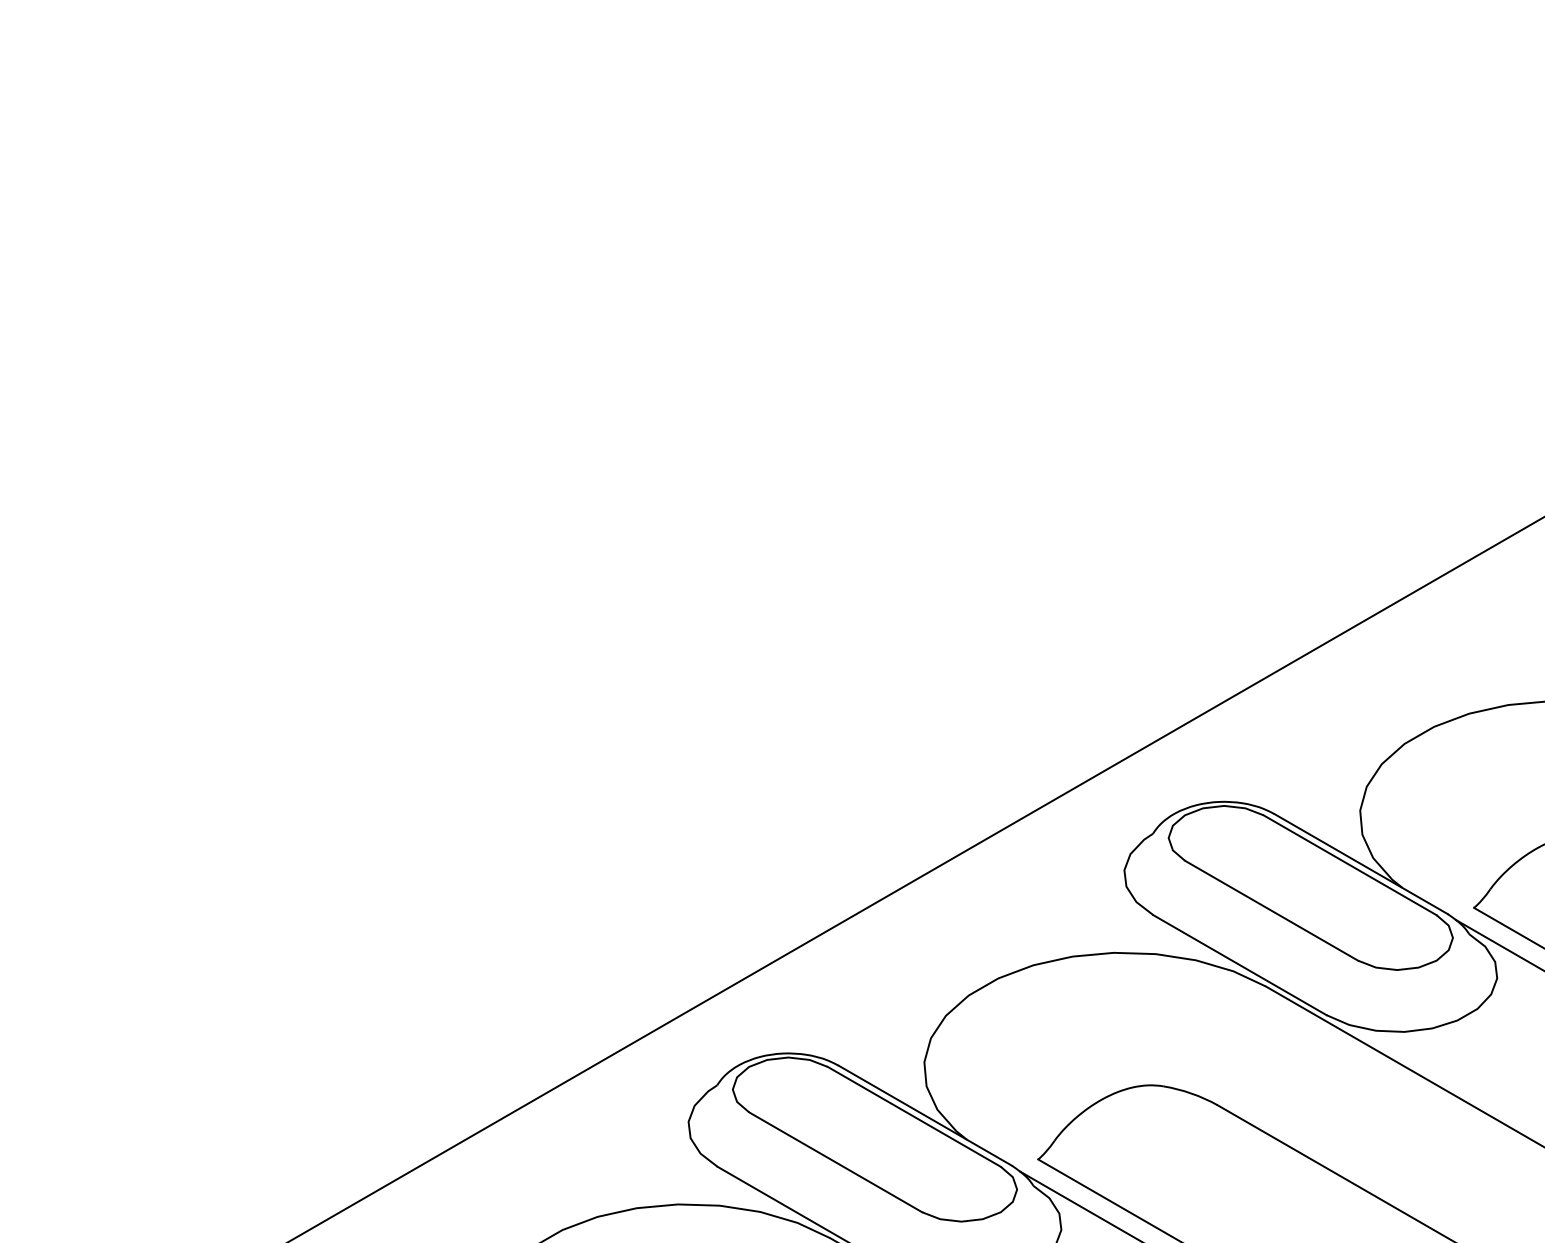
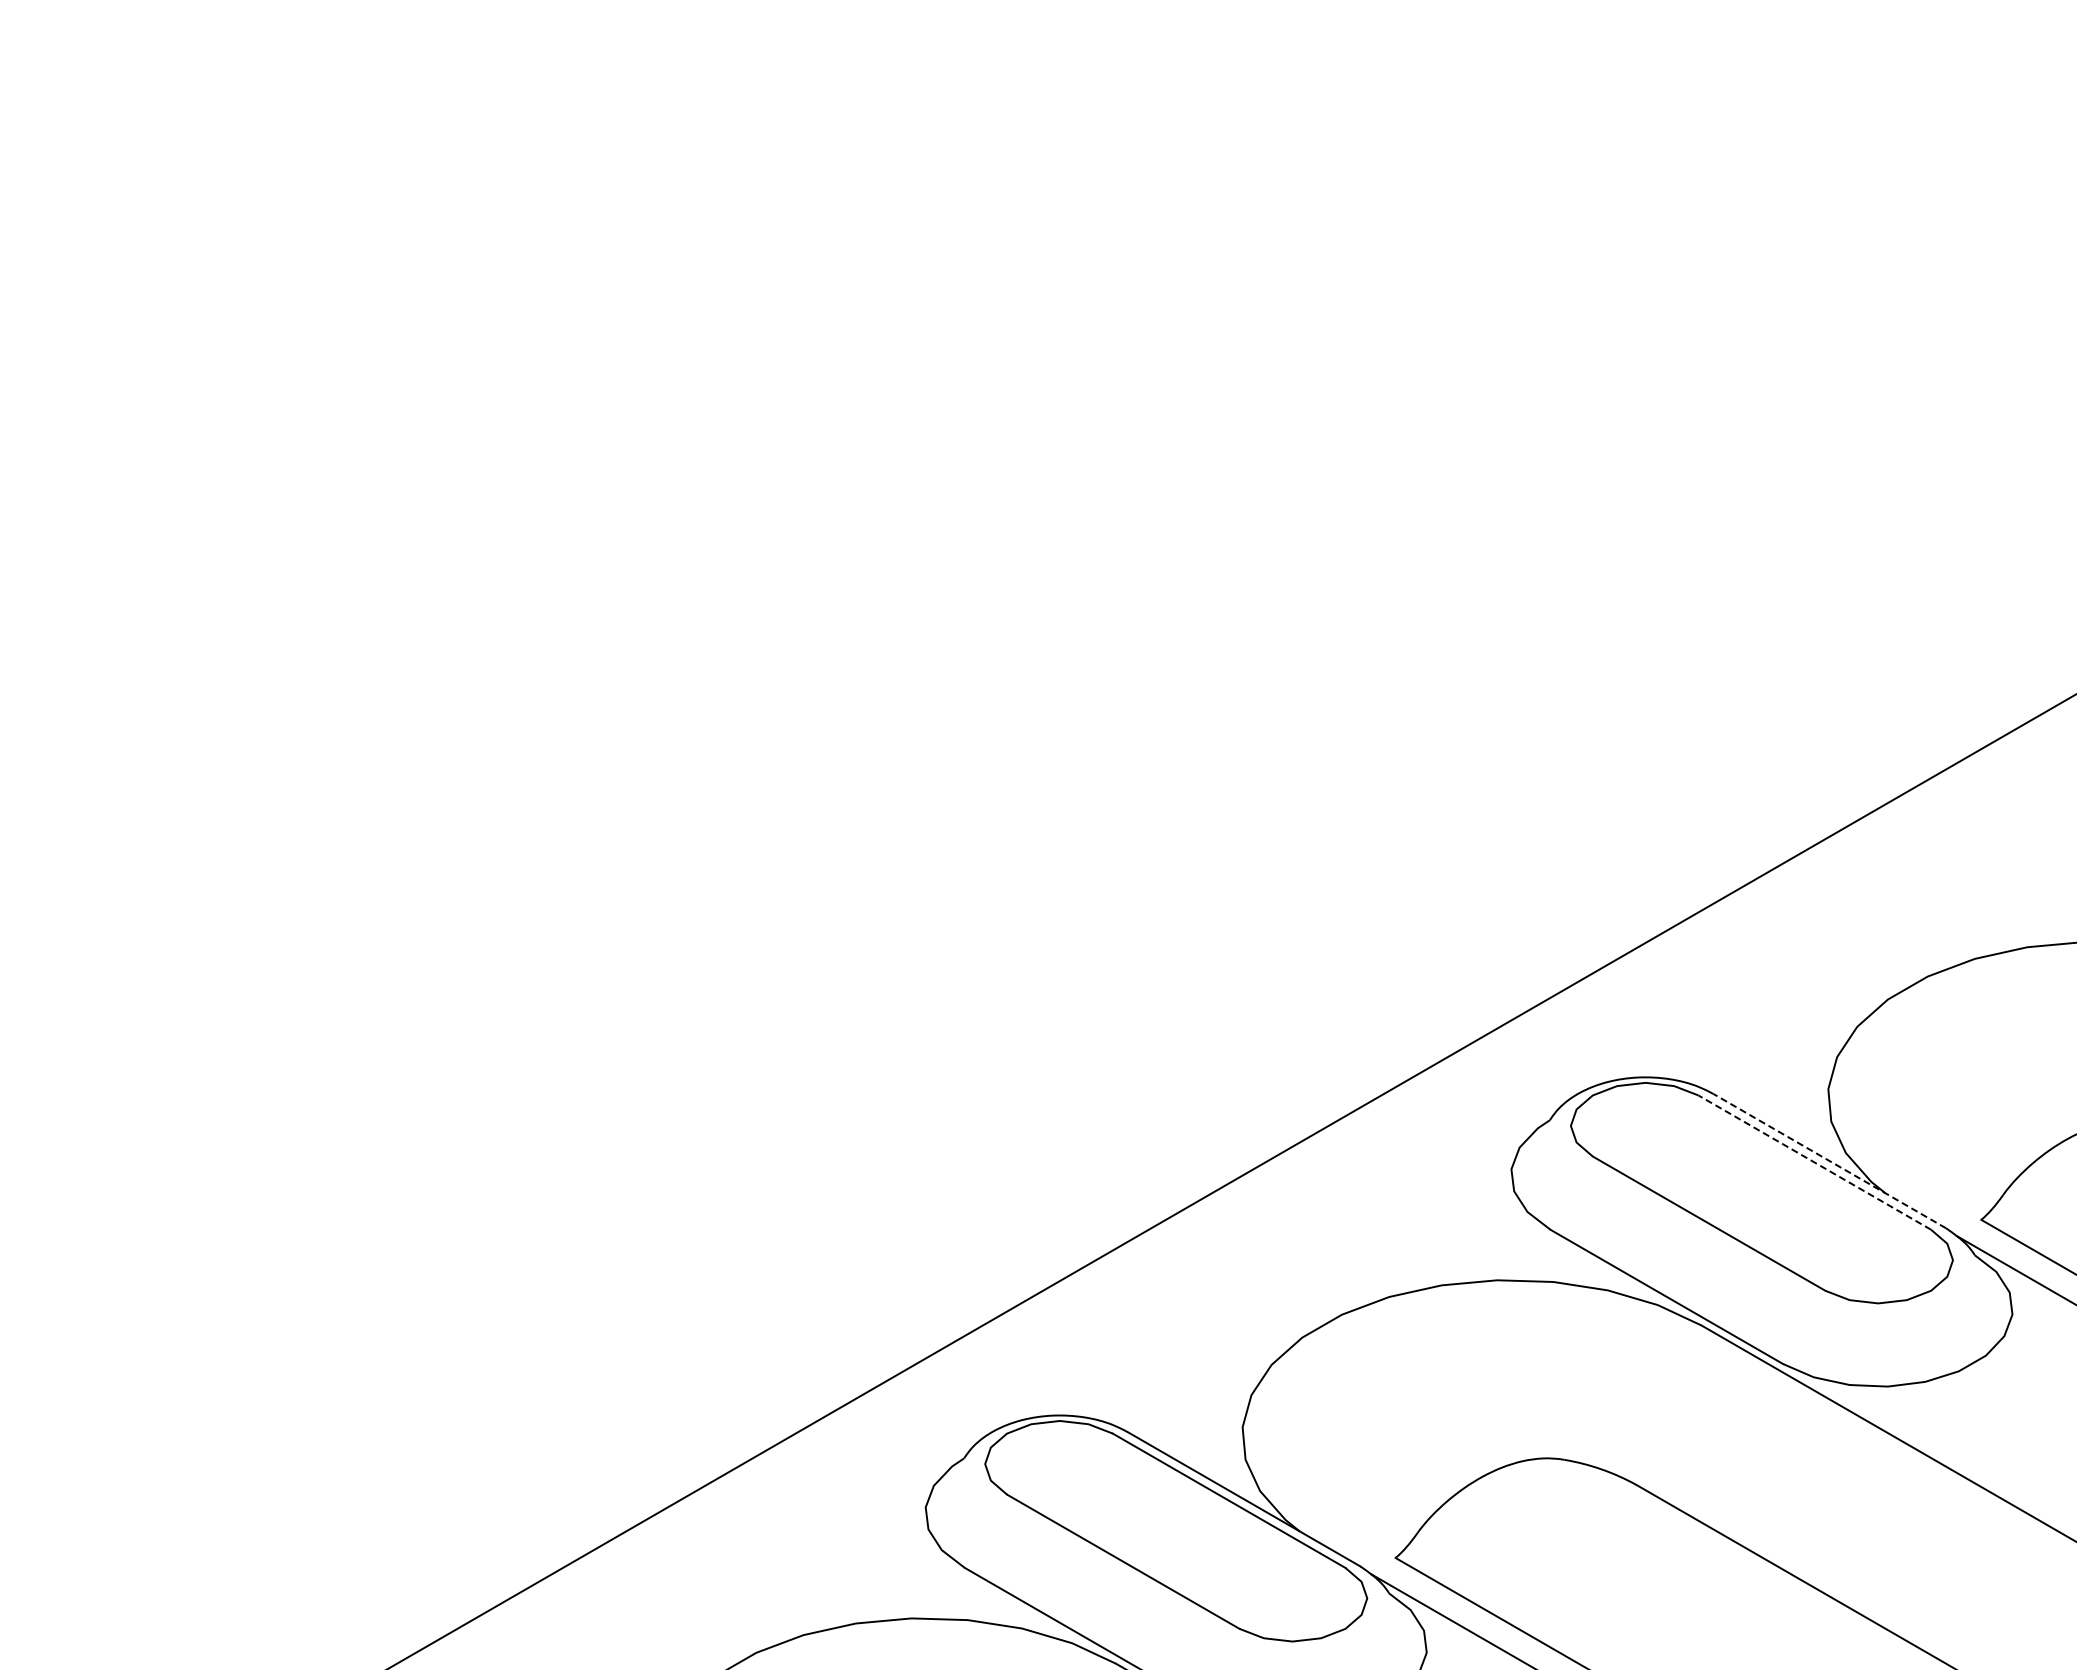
line: (1361, 863) -> (1829, 1160), solid -> dashed
line: (1349, 865) -> (1814, 1162), solid -> dashed

